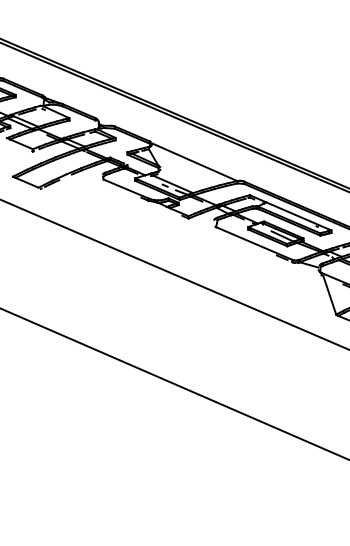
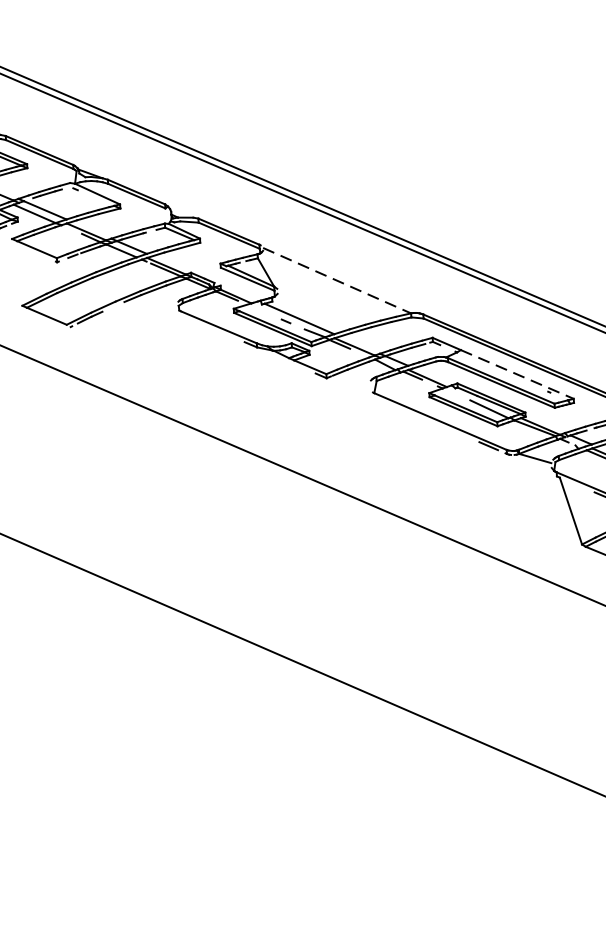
line: (194, 162) -> (336, 281), solid -> dashed
line: (298, 216) -> (516, 374), solid -> dashed

